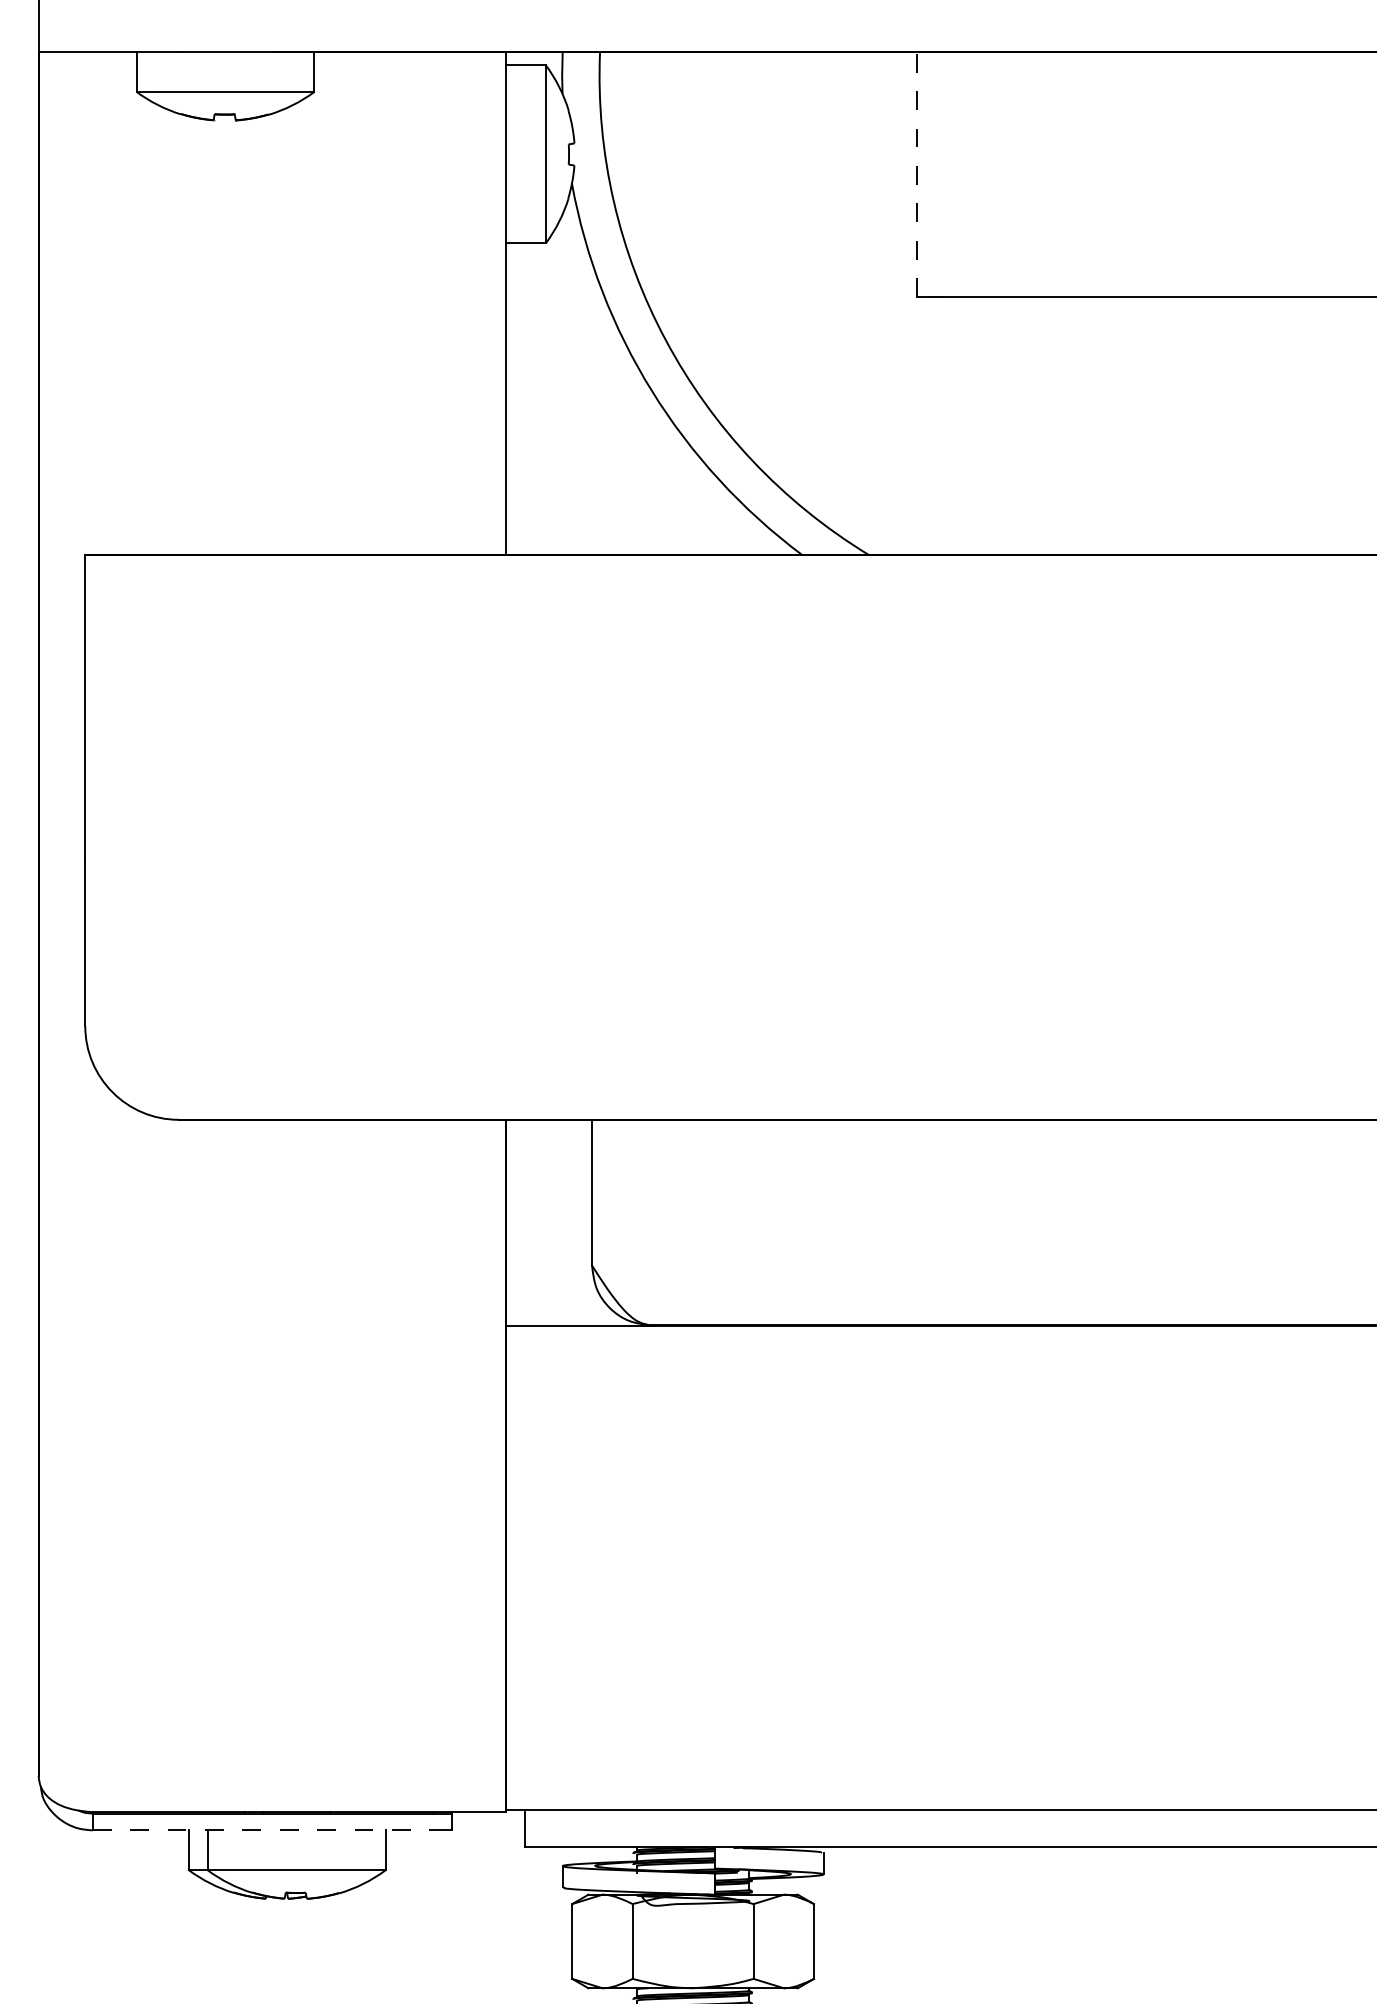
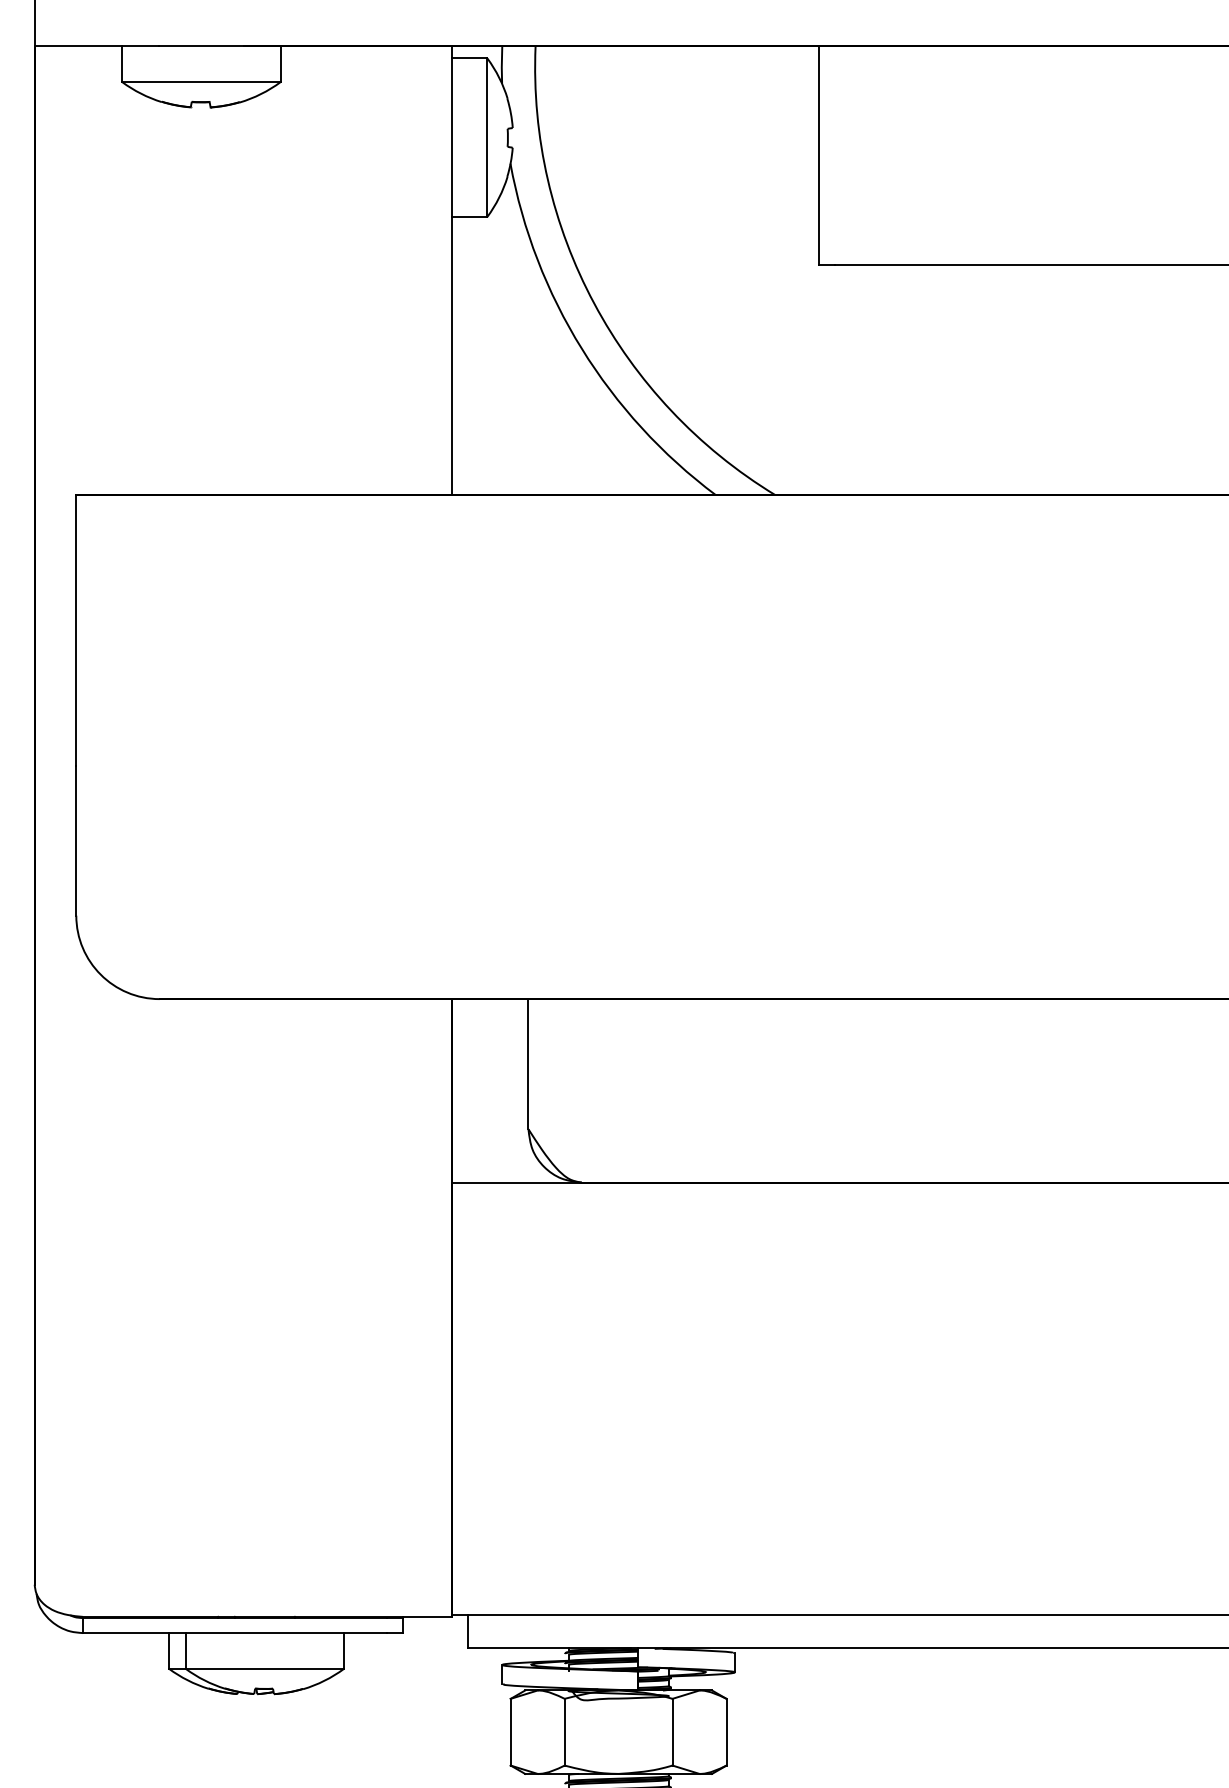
line: (917, 174) -> (818, 155), dashed -> solid
line: (263, 1830) -> (235, 1633), dashed -> solid

